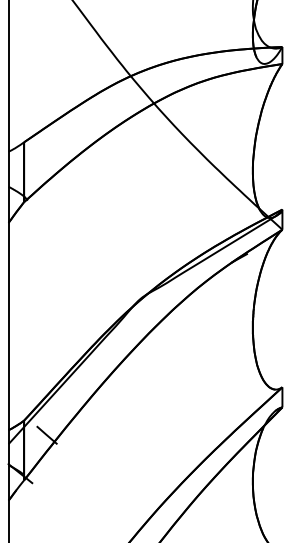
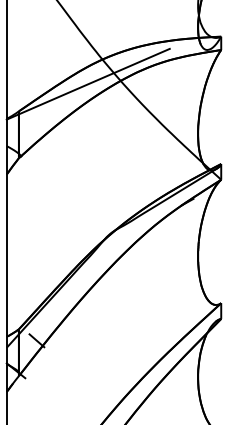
line: (112, 107) -> (88, 84), added

